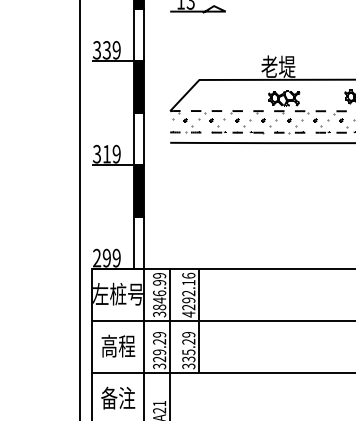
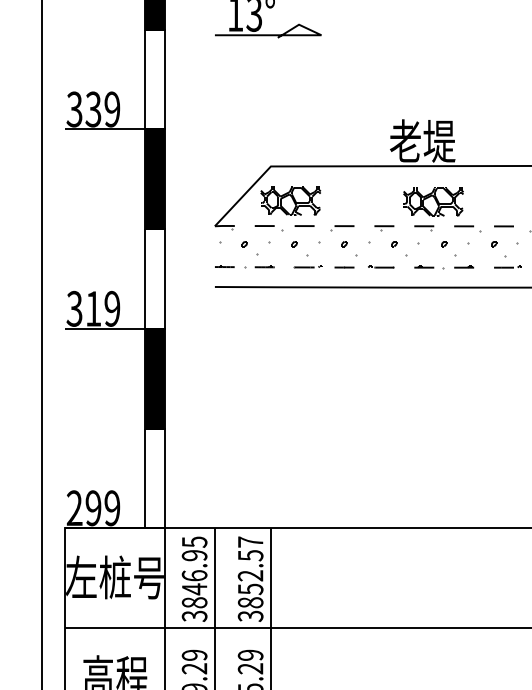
hatch: (209, 97) -> (290, 200), added
text: (159, 275) -> (194, 541), 3846.99 -> 3846.95
text: (188, 294) -> (250, 577), 4292.16 -> 3852.57

